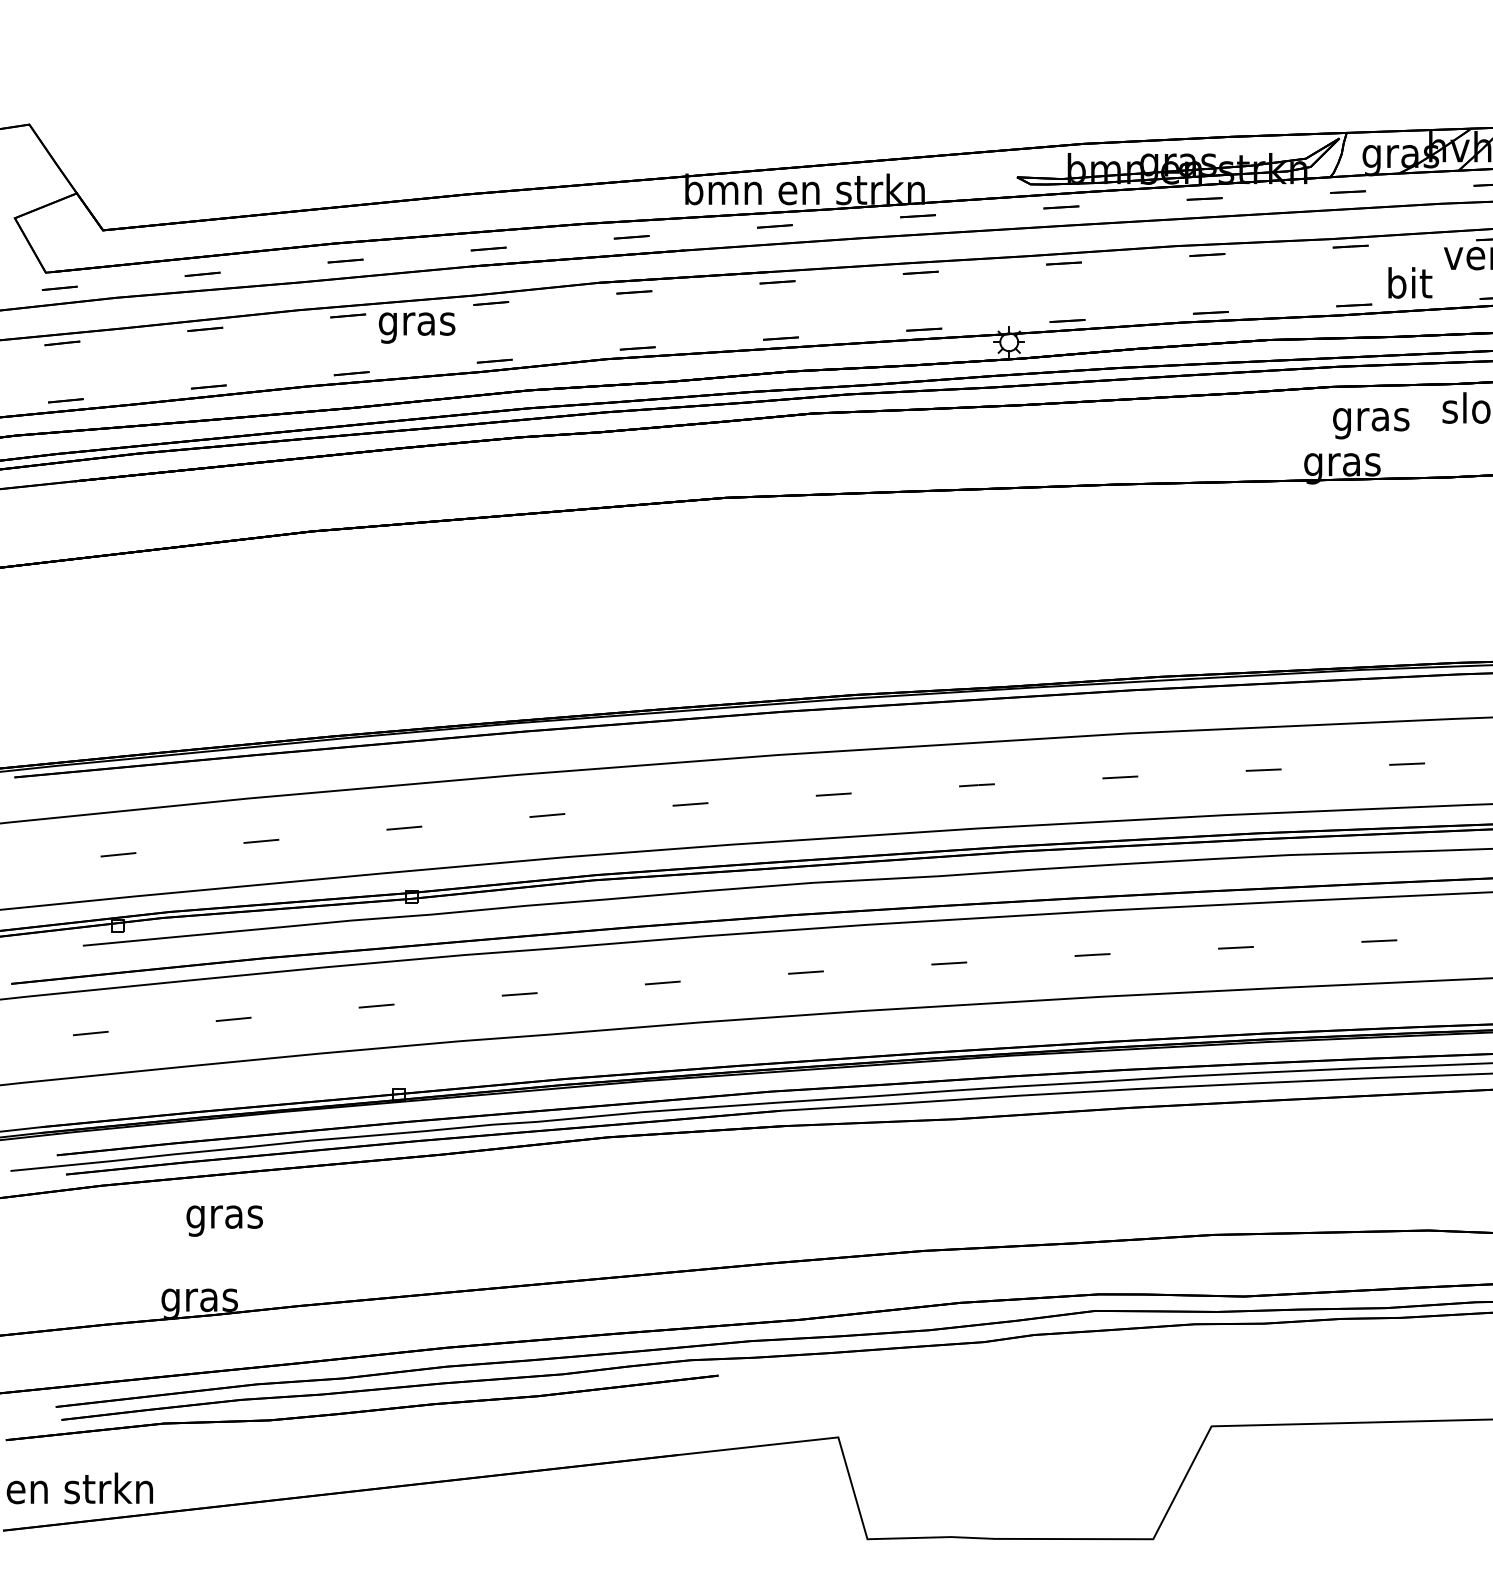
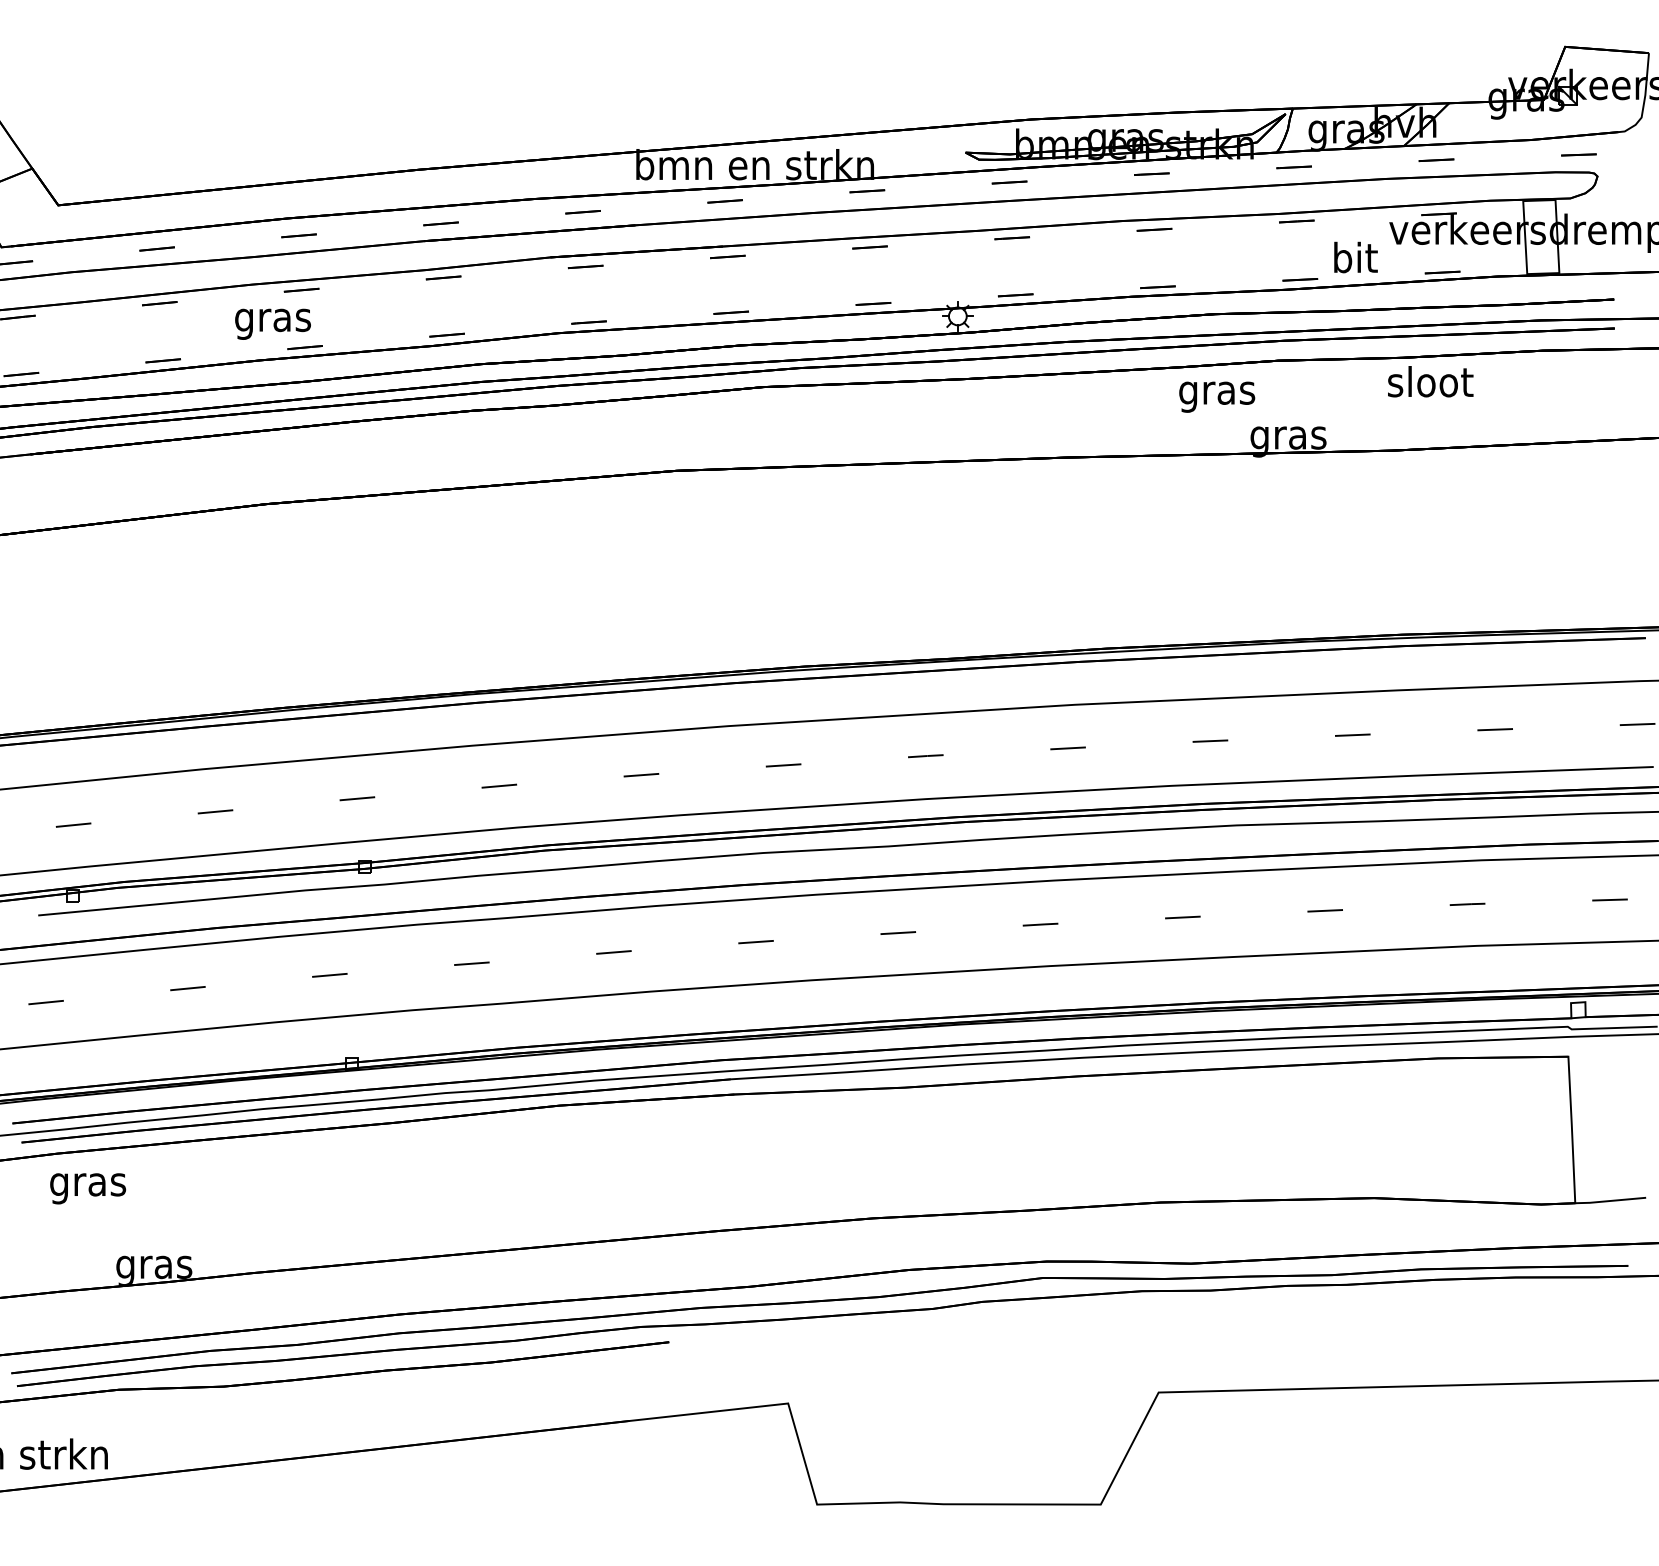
text: (416, 327) -> (272, 323), moved
text: (1371, 422) -> (1217, 396), moved
text: (225, 1220) -> (88, 1188), moved

